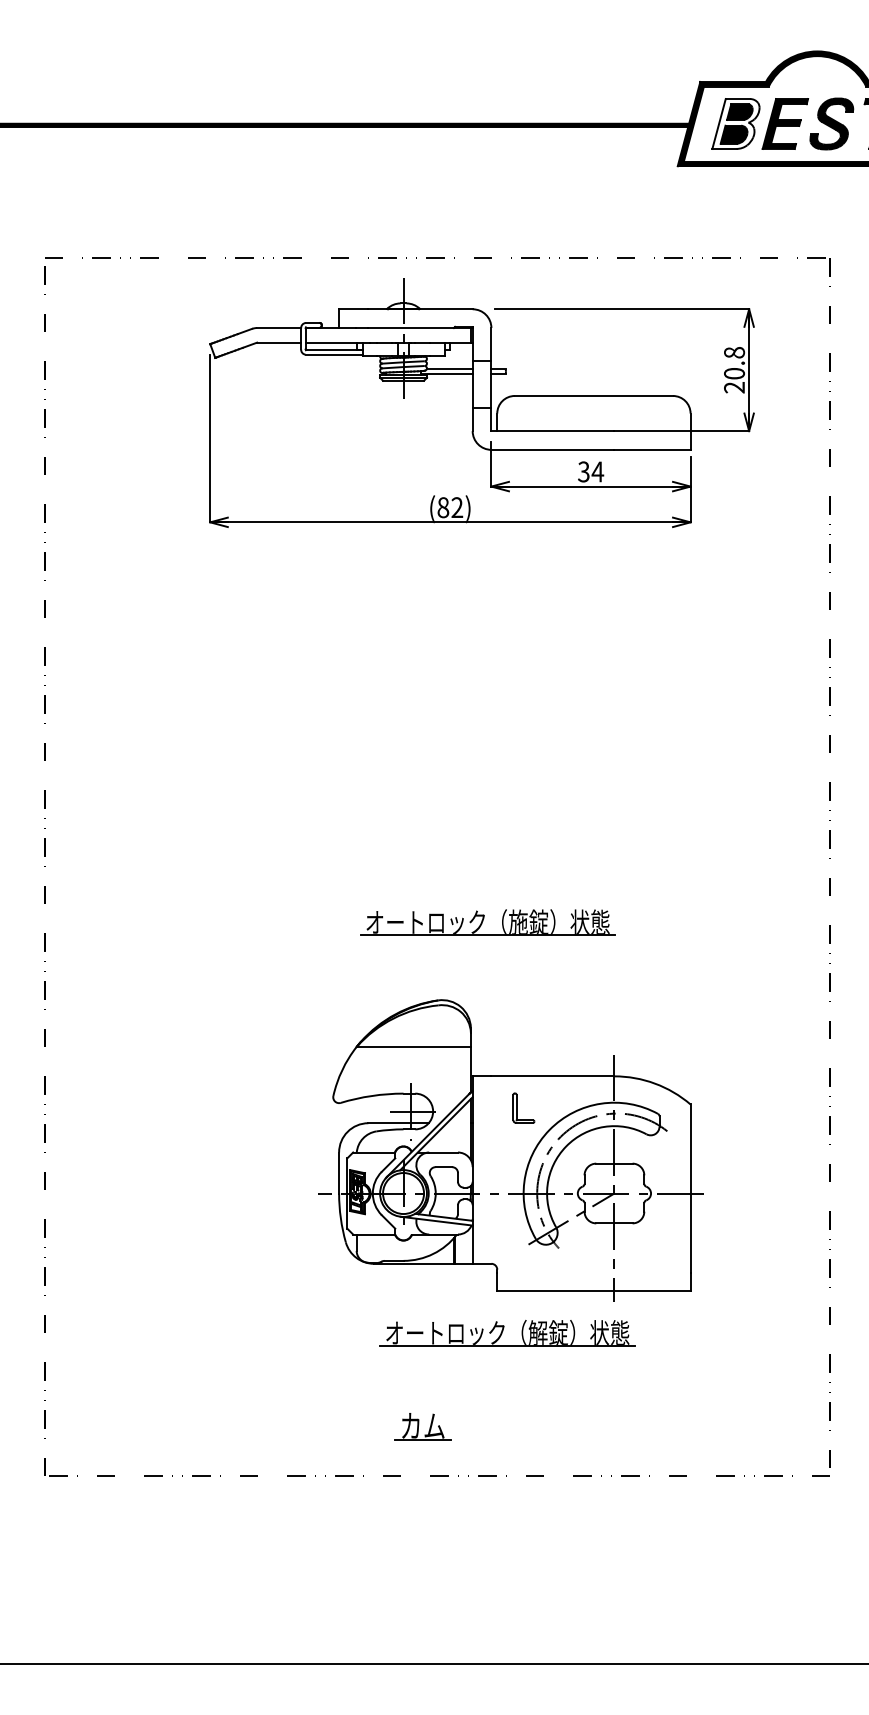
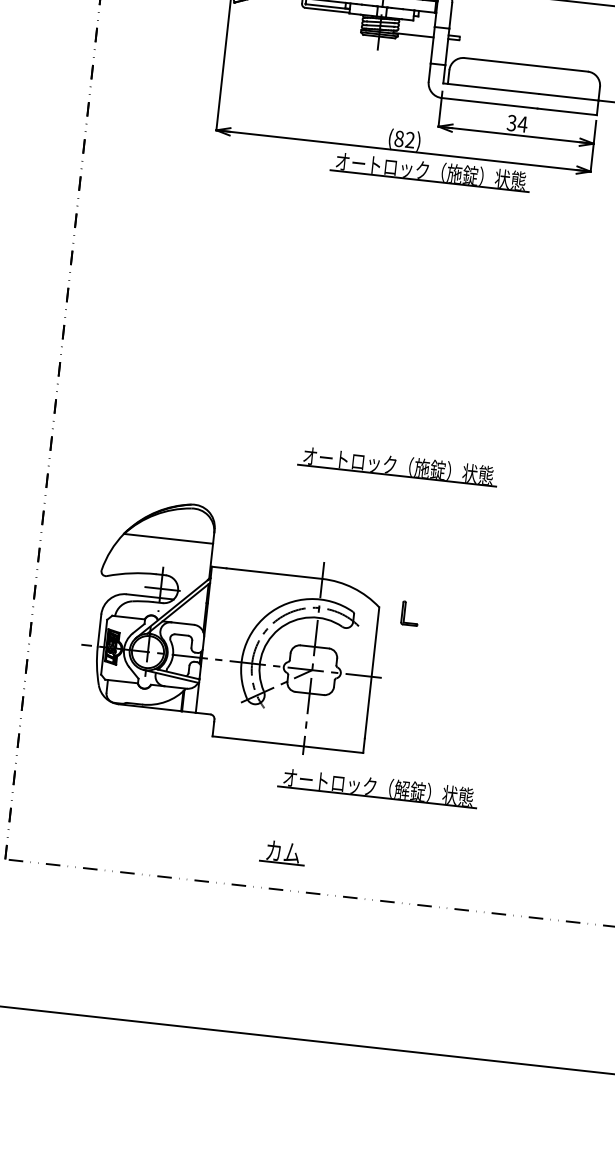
line: (449, 369) -> (415, 31), removed
part: (487, 544) -> (430, 171), added
part: (510, 1150) -> (235, 627), moved
part: (422, 1426) -> (282, 852), moved

